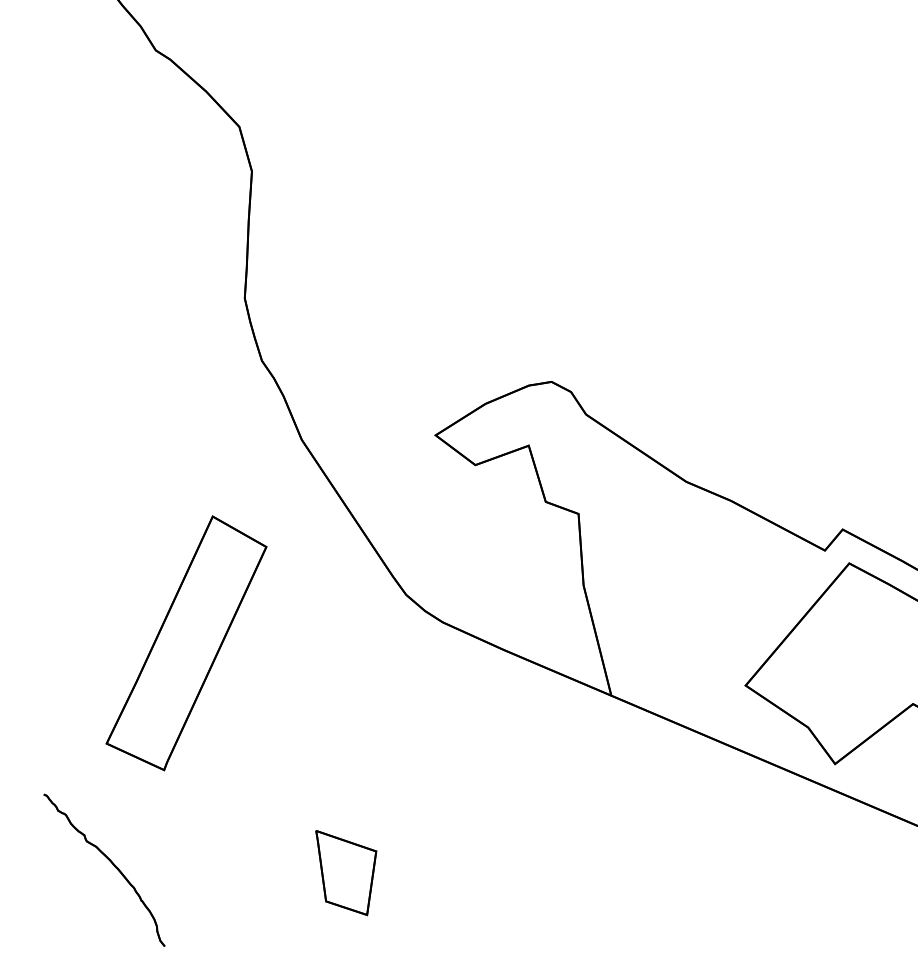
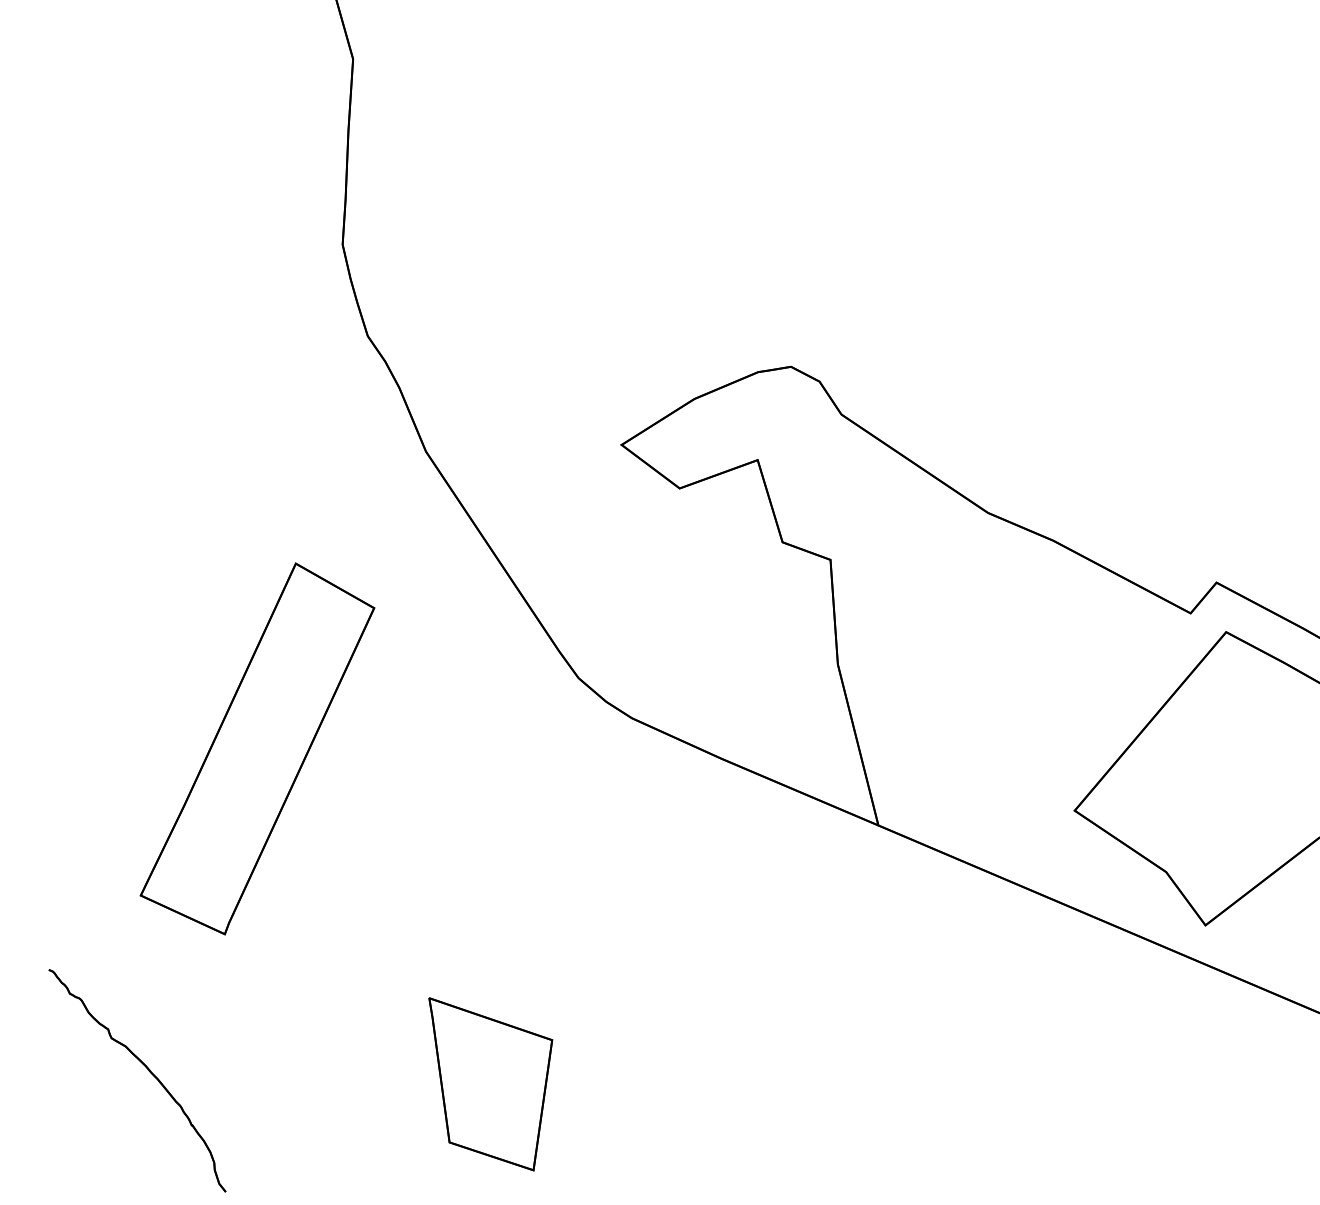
part: (346, 873) -> (491, 1085), size x1.4

